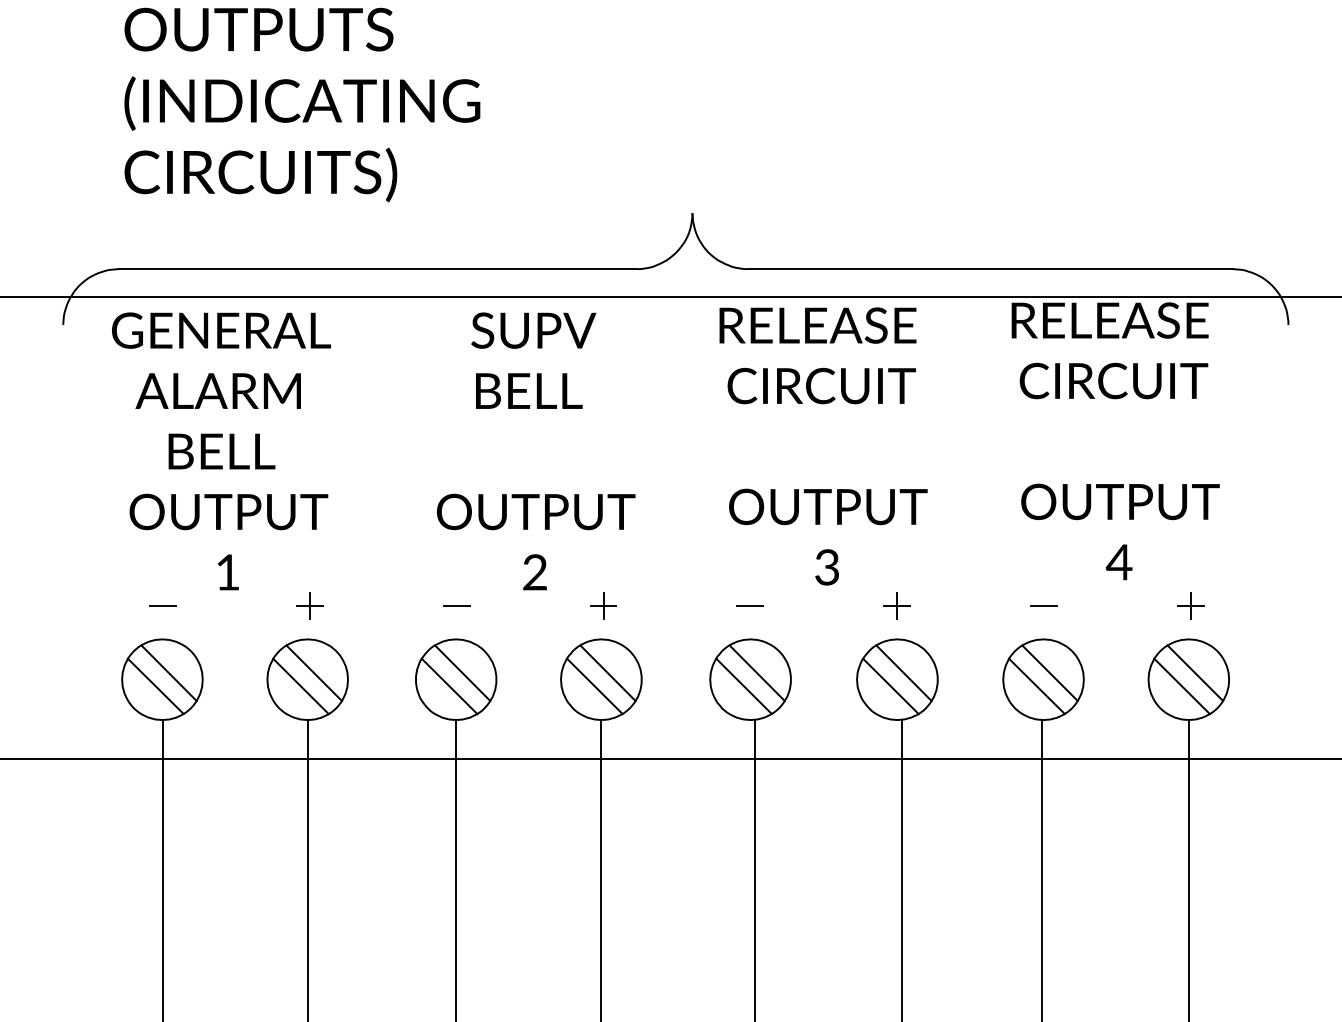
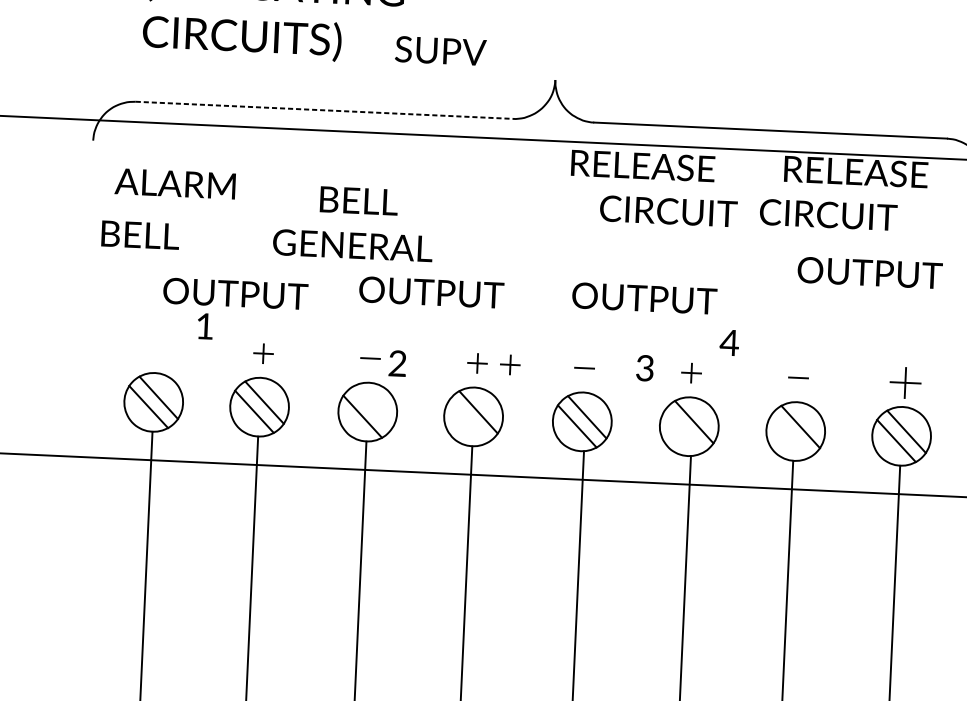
line: (377, 269) -> (324, 110), solid -> dashed
text: (221, 330) -> (352, 245), moved
text: (533, 330) -> (440, 50), moved
text: (1113, 380) -> (828, 214), moved
text: (821, 385) -> (668, 210), moved
text: (217, 390) -> (174, 183), moved
text: (529, 390) -> (359, 200), moved
text: (221, 451) -> (140, 235), moved
text: (1120, 501) -> (870, 272), moved
text: (228, 511) -> (235, 293), moved
text: (1118, 562) -> (728, 342), moved
text: (826, 567) -> (644, 368), moved
text: (534, 572) -> (397, 363), moved
part: (648, 605) -> (510, 364), added
part: (1190, 605) -> (905, 382), size x1.6
line: (162, 606) -> (156, 349), removed
line: (462, 673) -> (372, 407), removed
line: (594, 686) -> (468, 421), removed
line: (890, 686) -> (684, 431), removed
line: (1036, 686) -> (790, 436), removed

